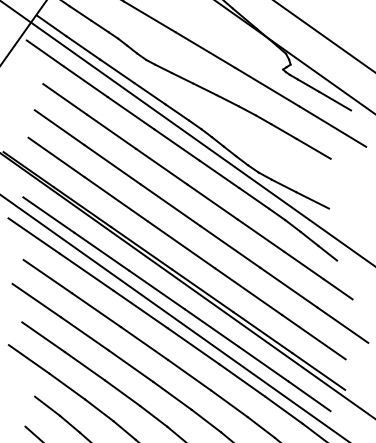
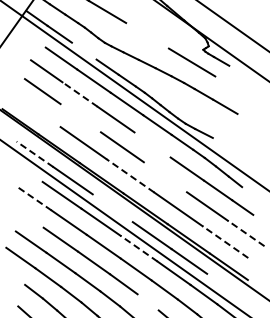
line: (205, 49) -> (147, 35), removed
line: (45, 52) -> (32, 37), removed
line: (116, 70) -> (83, 50), removed
line: (334, 101) -> (240, 72), removed
line: (333, 126) -> (239, 90), removed
line: (110, 131) -> (79, 94), solid -> dashed
line: (56, 156) -> (40, 112), removed
line: (112, 165) -> (80, 118), removed
line: (312, 199) -> (224, 143), removed
line: (212, 201) -> (152, 144), removed
line: (48, 215) -> (34, 154), solid -> dashed
line: (34, 234) -> (24, 168), removed
line: (180, 244) -> (129, 175), solid -> dashed
line: (229, 247) -> (164, 177), removed
line: (46, 276) -> (33, 198), solid -> dashed
line: (156, 290) -> (112, 208), removed
line: (35, 300) -> (25, 215), removed
line: (341, 325) -> (245, 233), solid -> dashed
line: (313, 337) -> (225, 242), solid -> dashed
line: (194, 346) -> (139, 248), solid -> dashed
line: (309, 396) -> (222, 284), removed
line: (205, 421) -> (147, 302), removed

